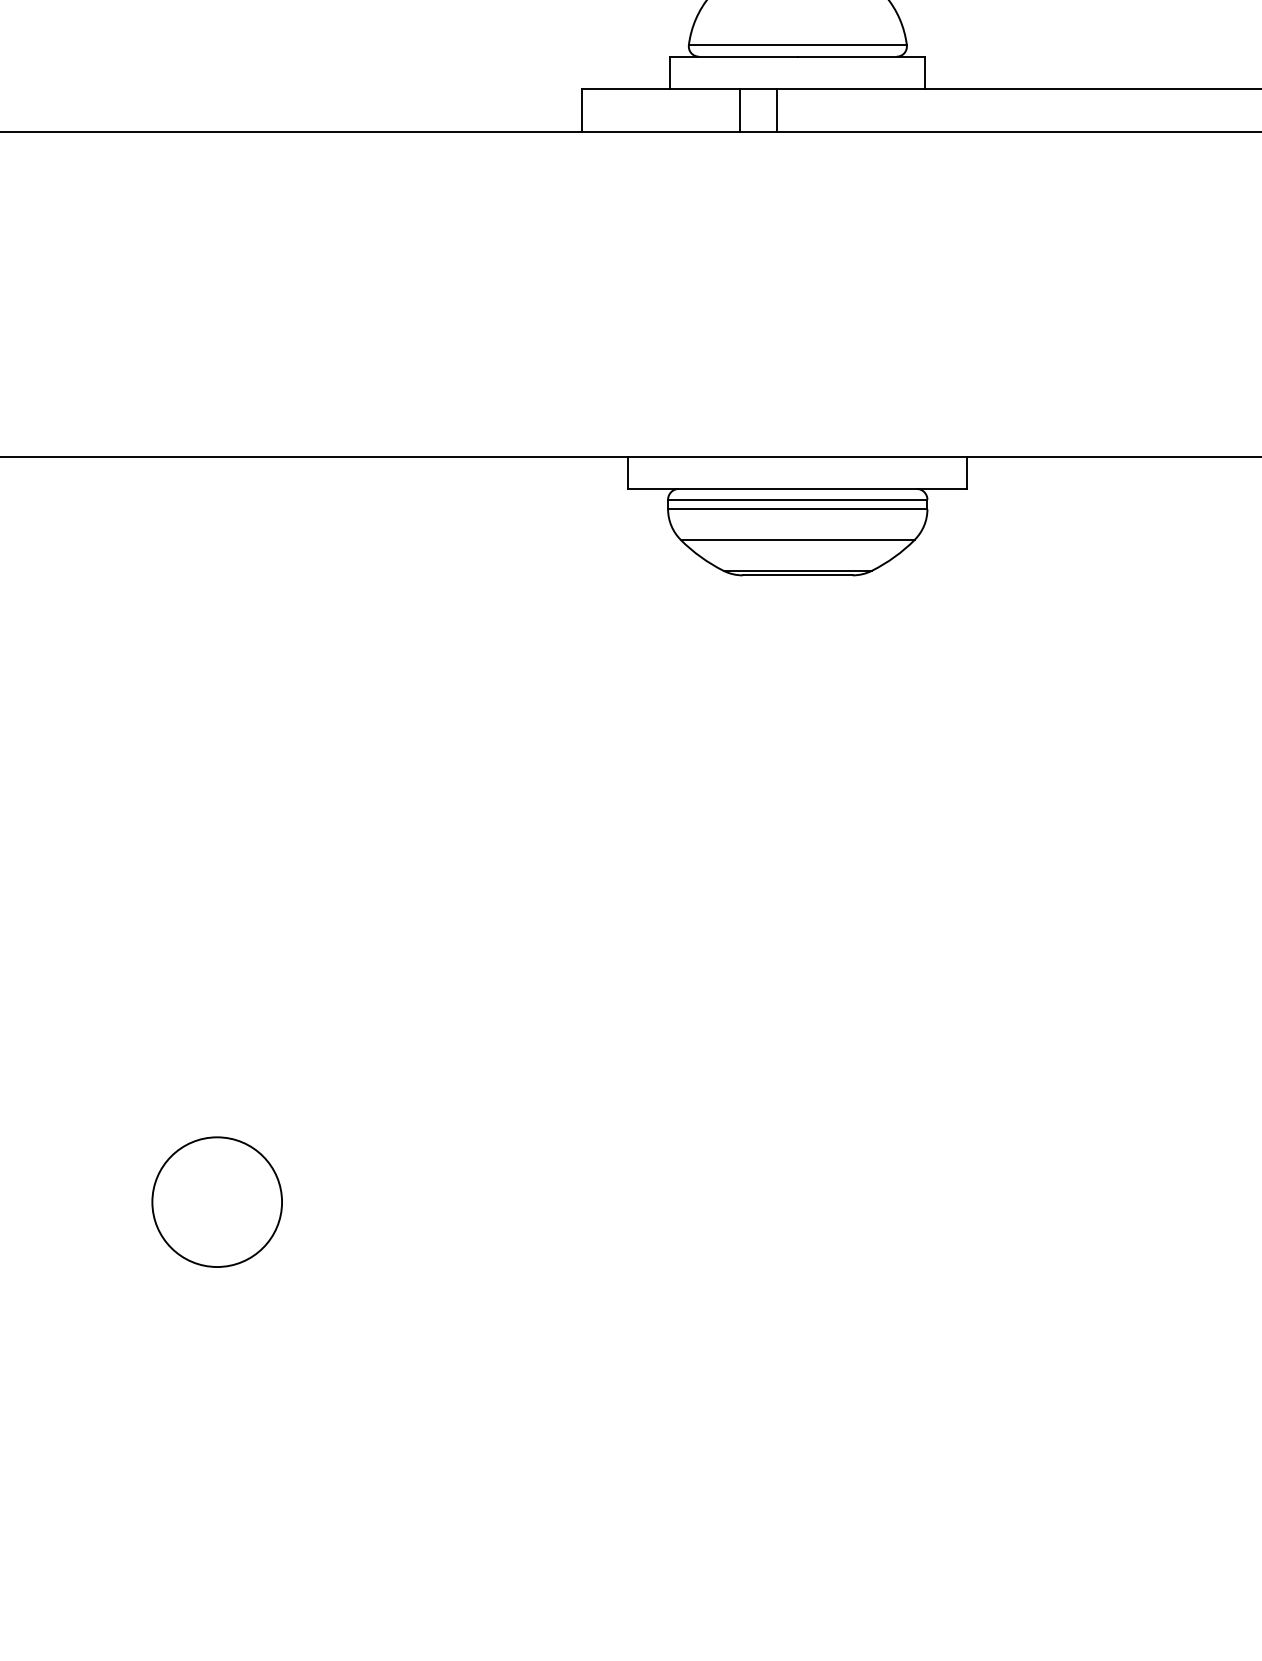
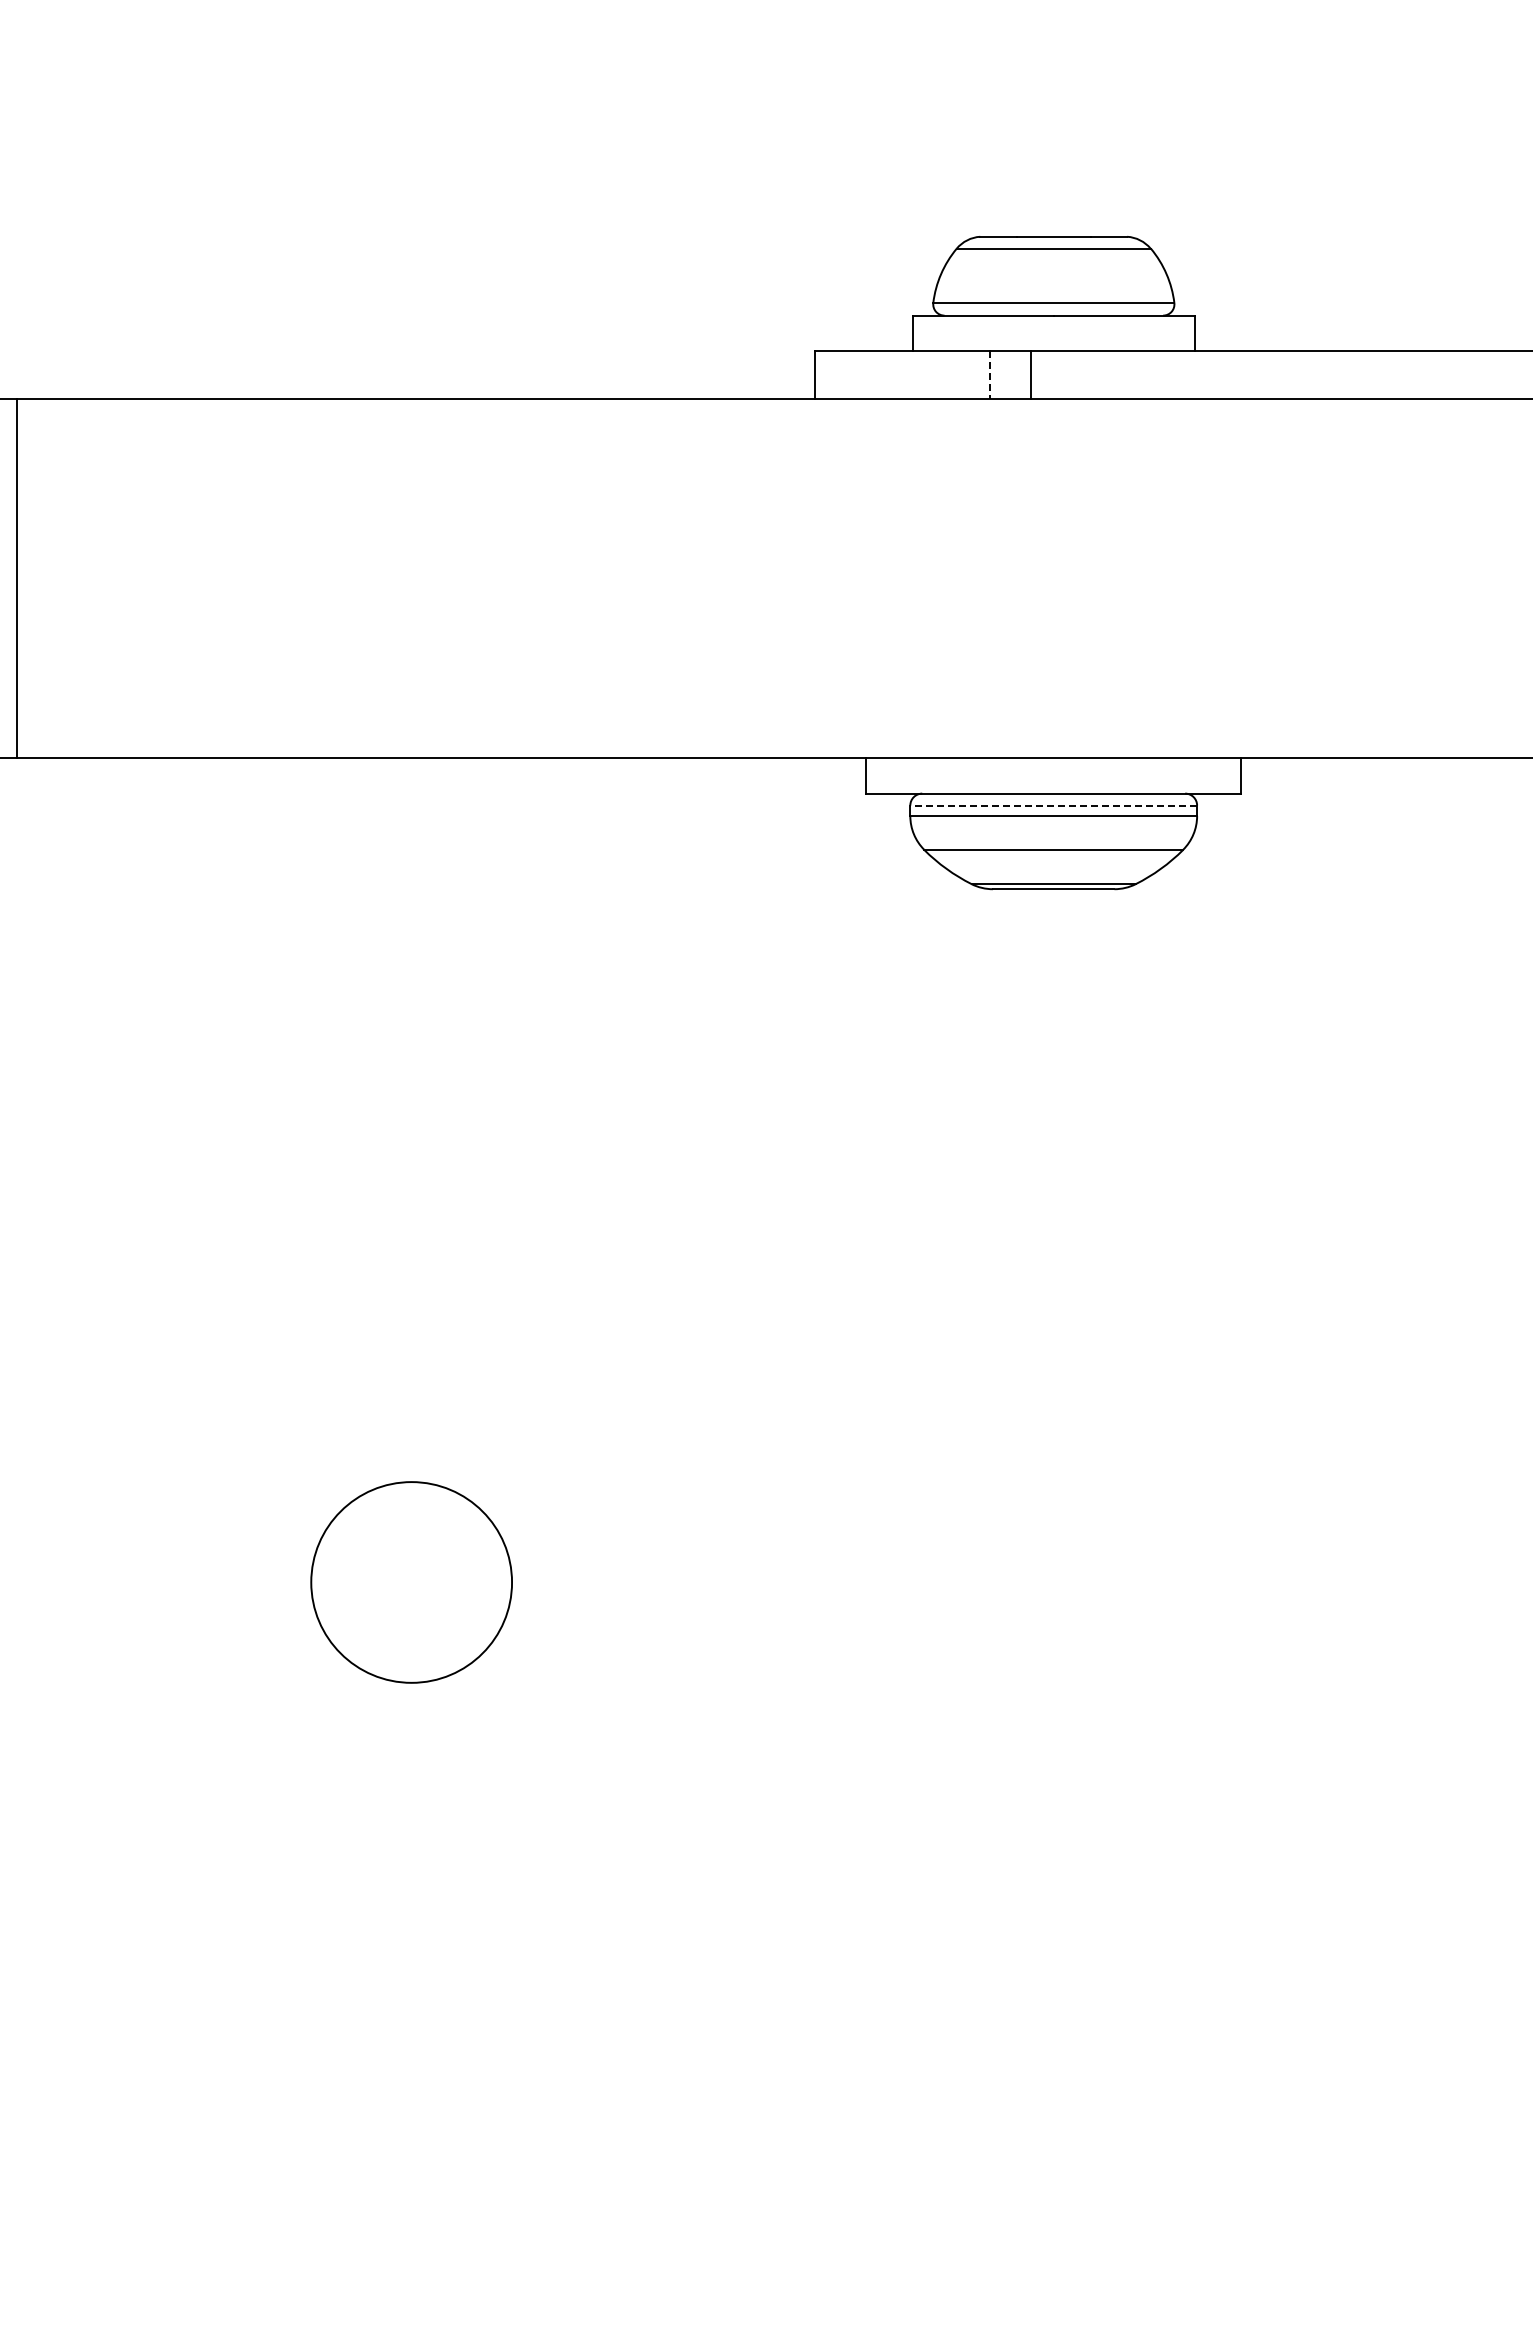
line: (740, 110) -> (990, 375), solid -> dashed
line: (797, 499) -> (1053, 805), solid -> dashed
circle: (217, 1201) -> (411, 1581), size x1.4

